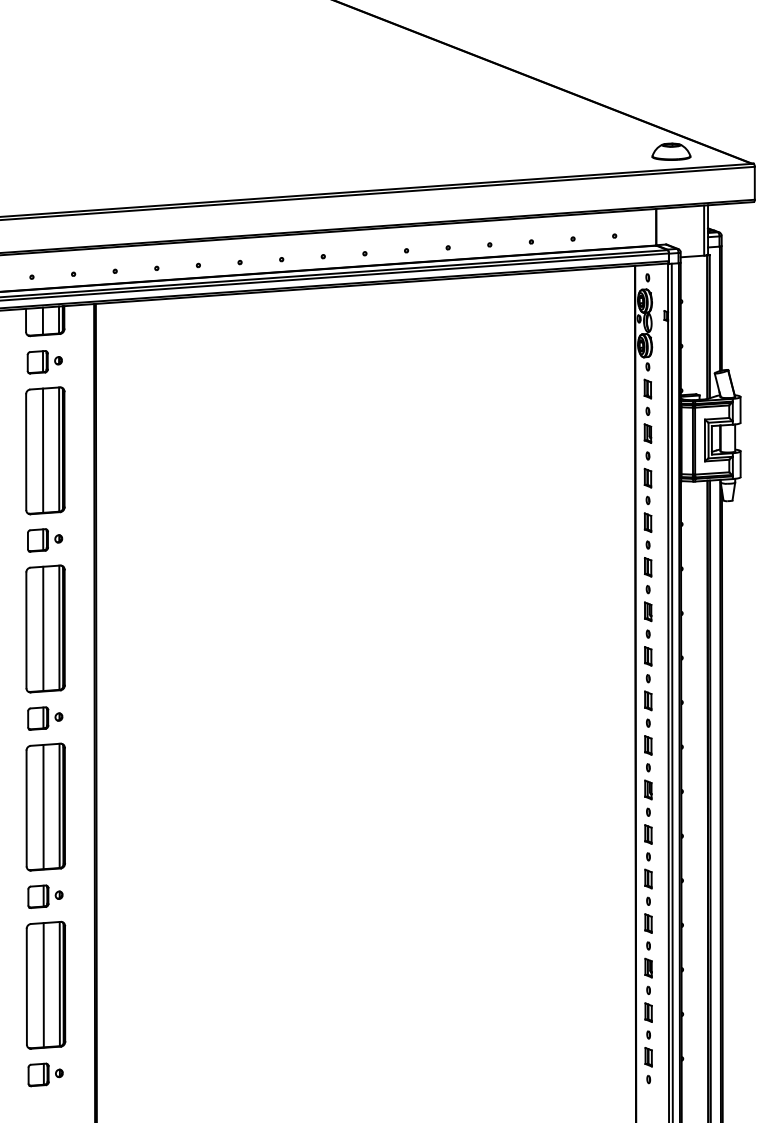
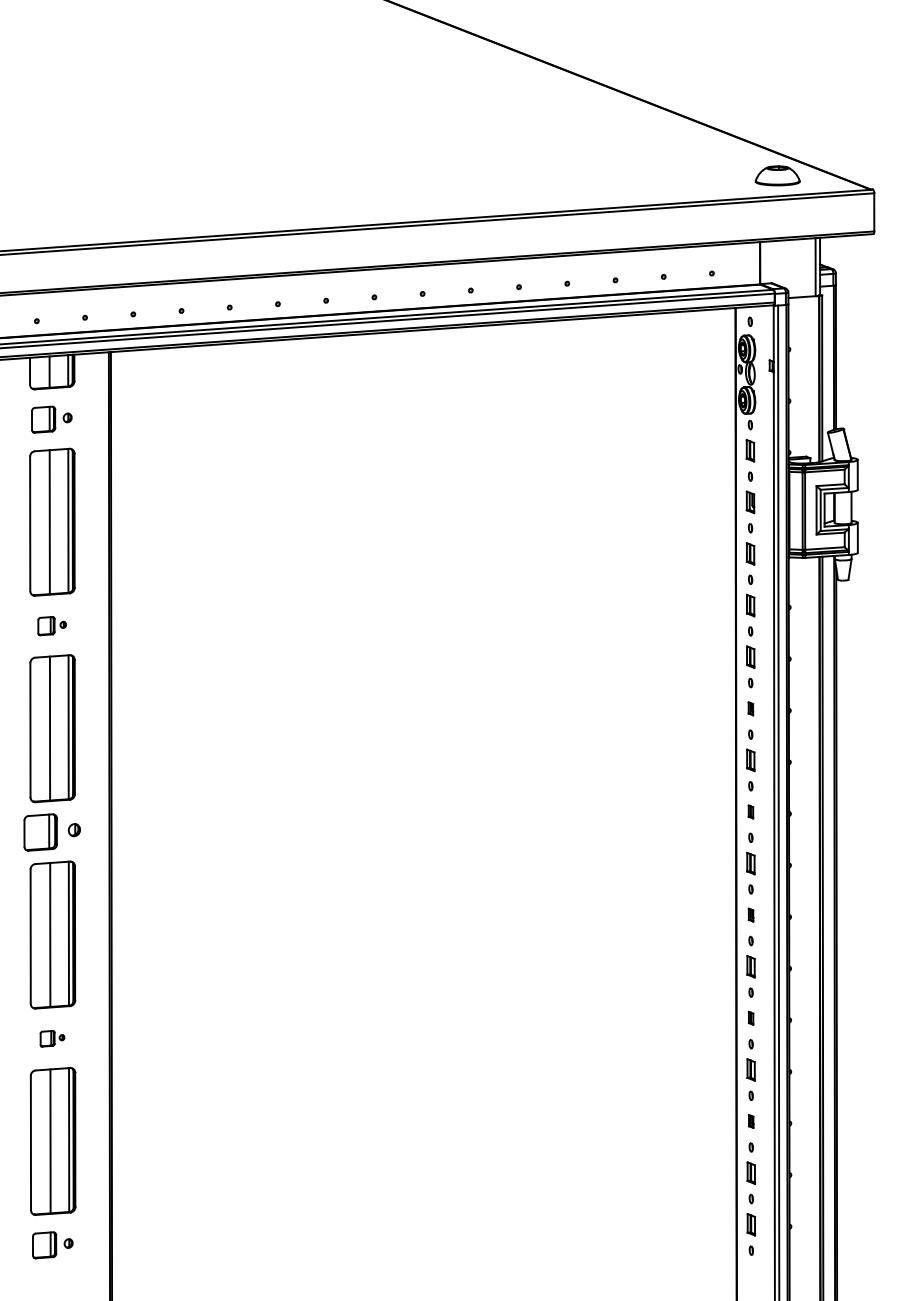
part: (45, 540) -> (52, 626), size x0.7
part: (648, 611) -> (751, 708), size x0.6
part: (648, 700) -> (751, 811), size x0.6
part: (45, 718) -> (52, 832), size x1.4
part: (648, 789) -> (751, 914), size x0.6
part: (648, 878) -> (751, 1017), size x0.6
part: (45, 896) -> (52, 1038), size x0.6
part: (648, 967) -> (751, 1120), size x0.6

